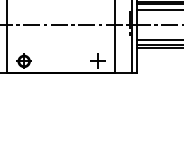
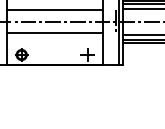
line: (60, 11) -> (54, 10), added
line: (60, 36) -> (54, 32), added

